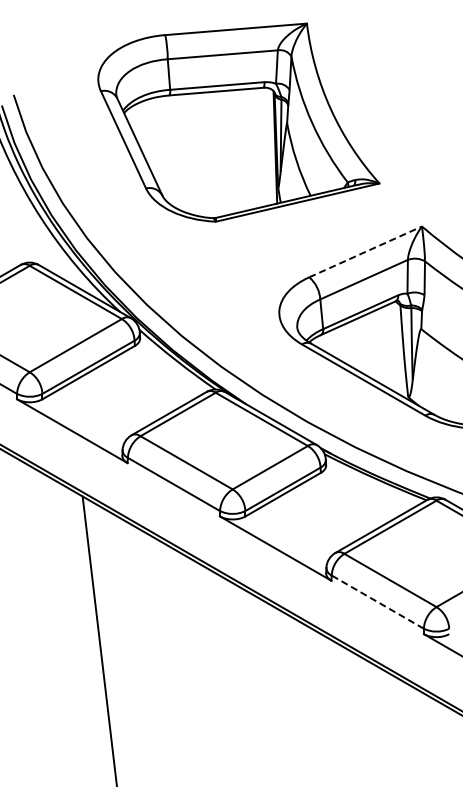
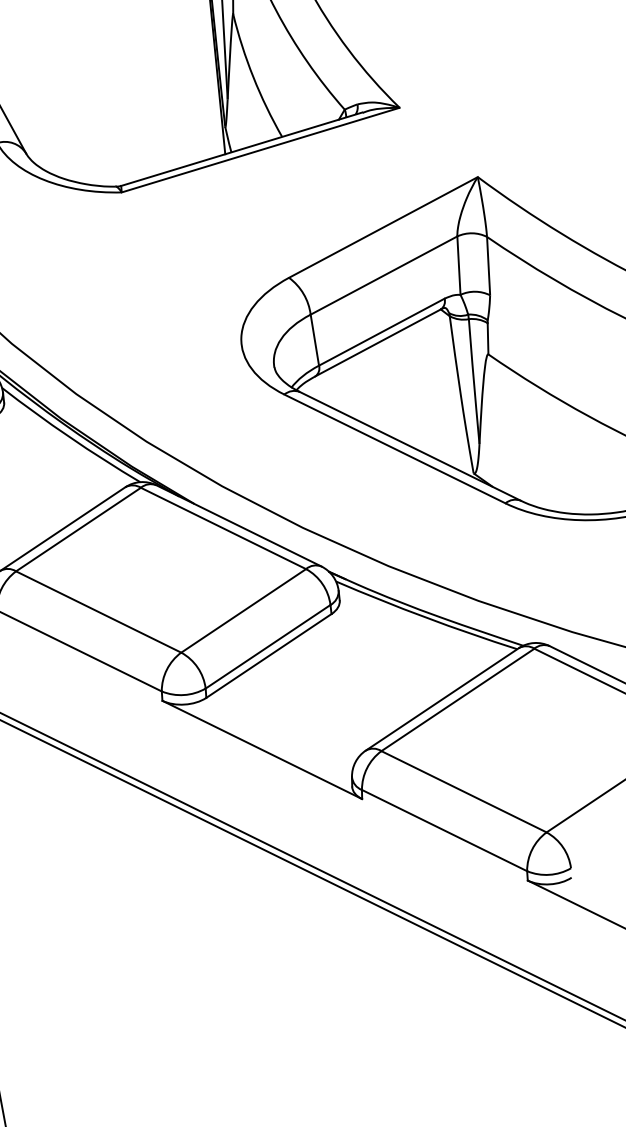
line: (365, 251) -> (383, 226), dashed -> solid
line: (377, 601) -> (444, 829), dashed -> solid

